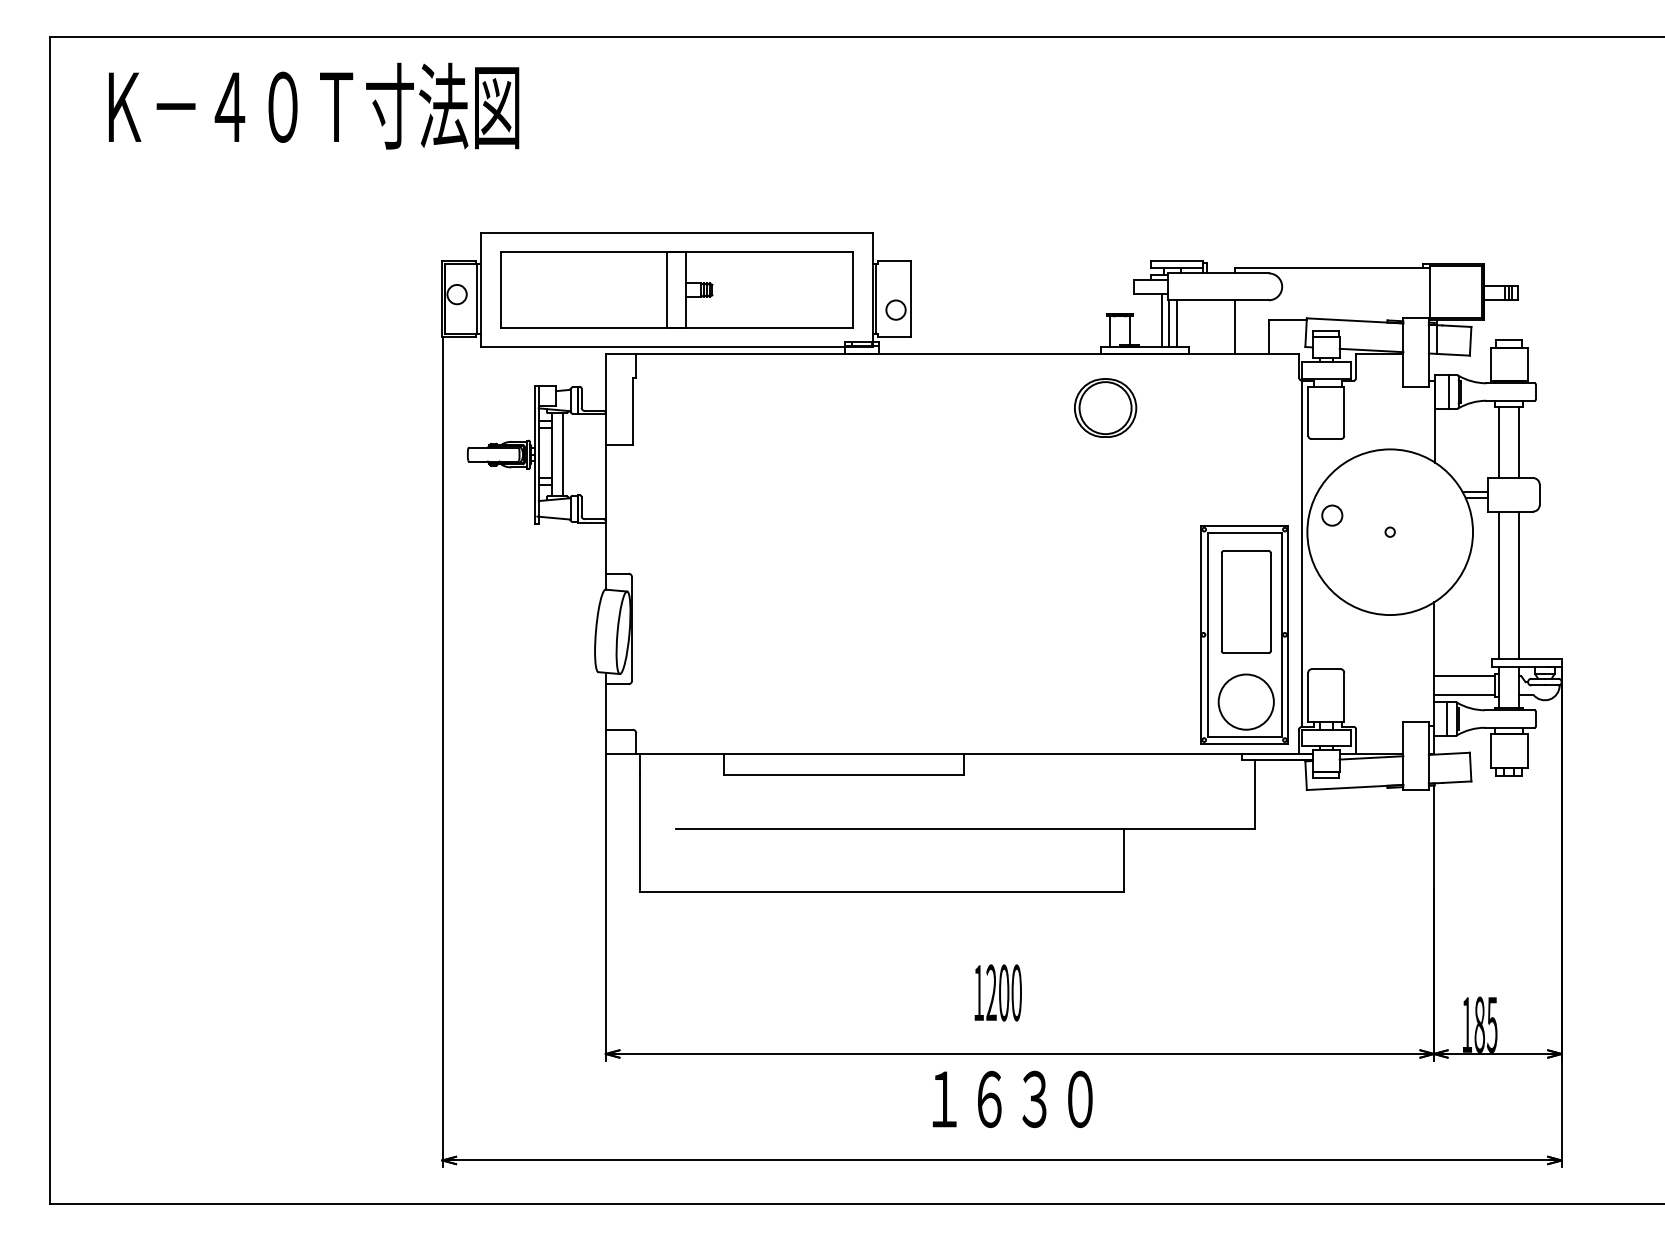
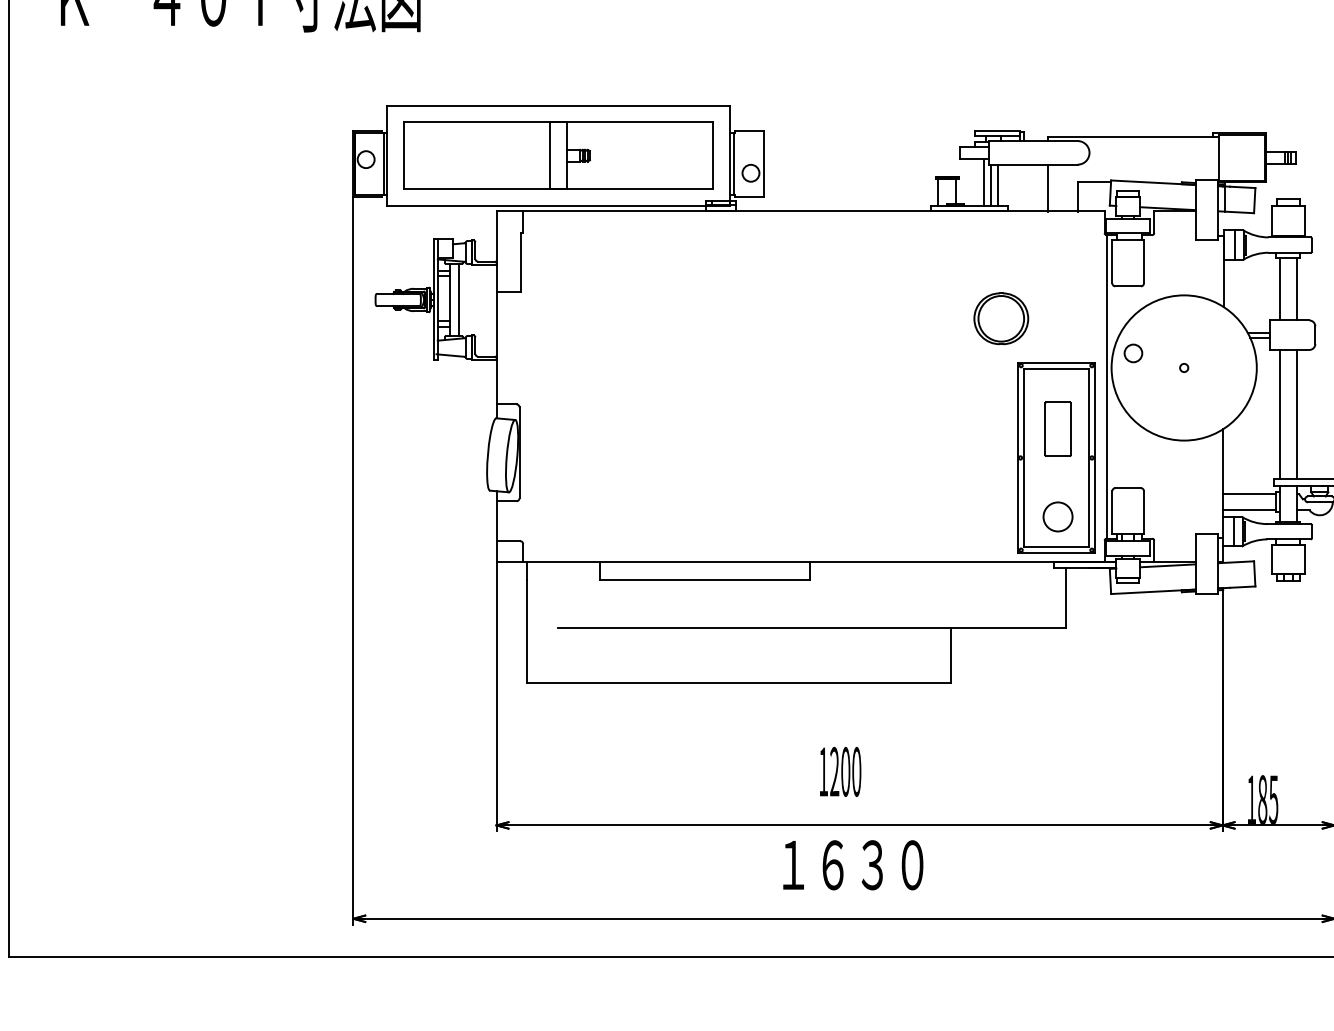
part: (1105, 407) -> (1001, 318), moved
part: (1246, 601) -> (1058, 428), size x0.6
circle: (1245, 701) -> (1057, 516), size x0.6

